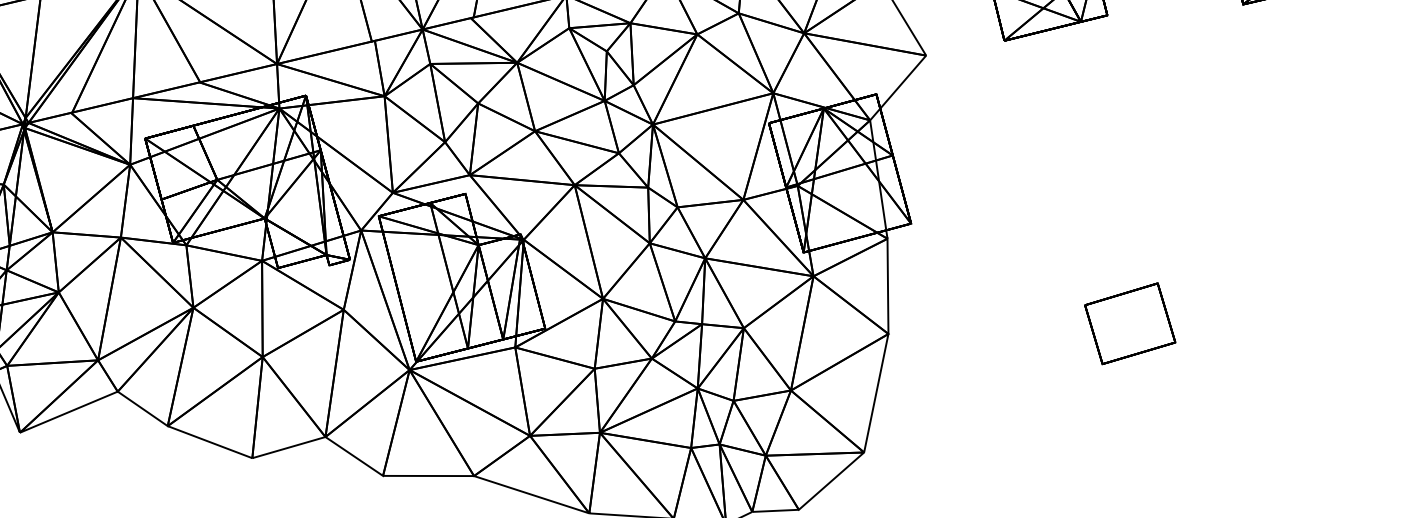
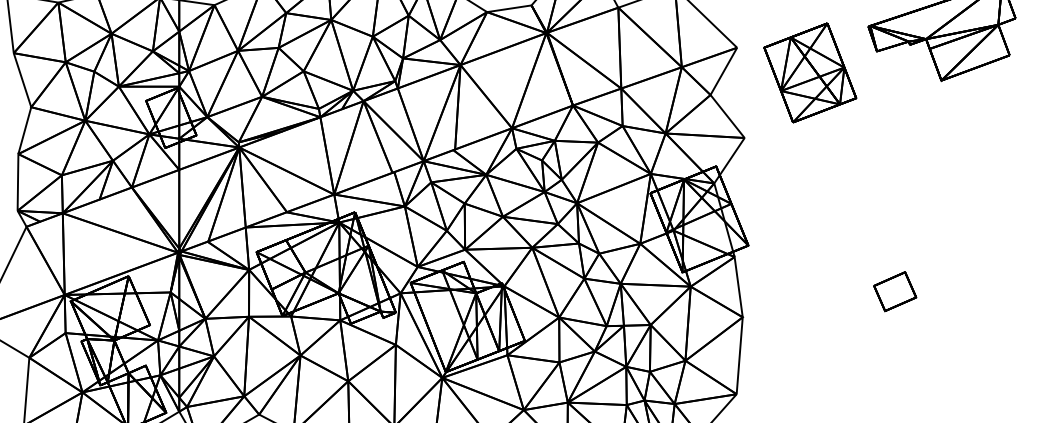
part: (1130, 323) -> (895, 291), size x0.7

